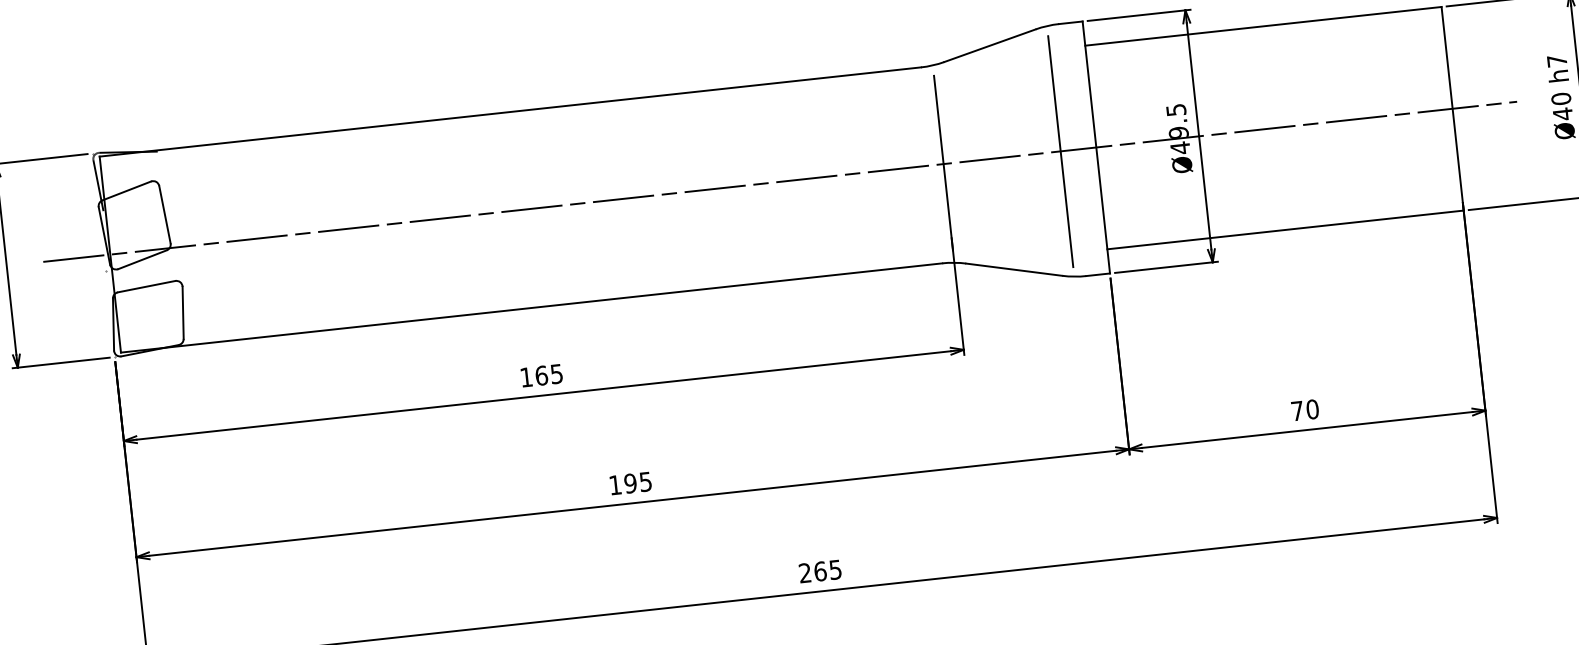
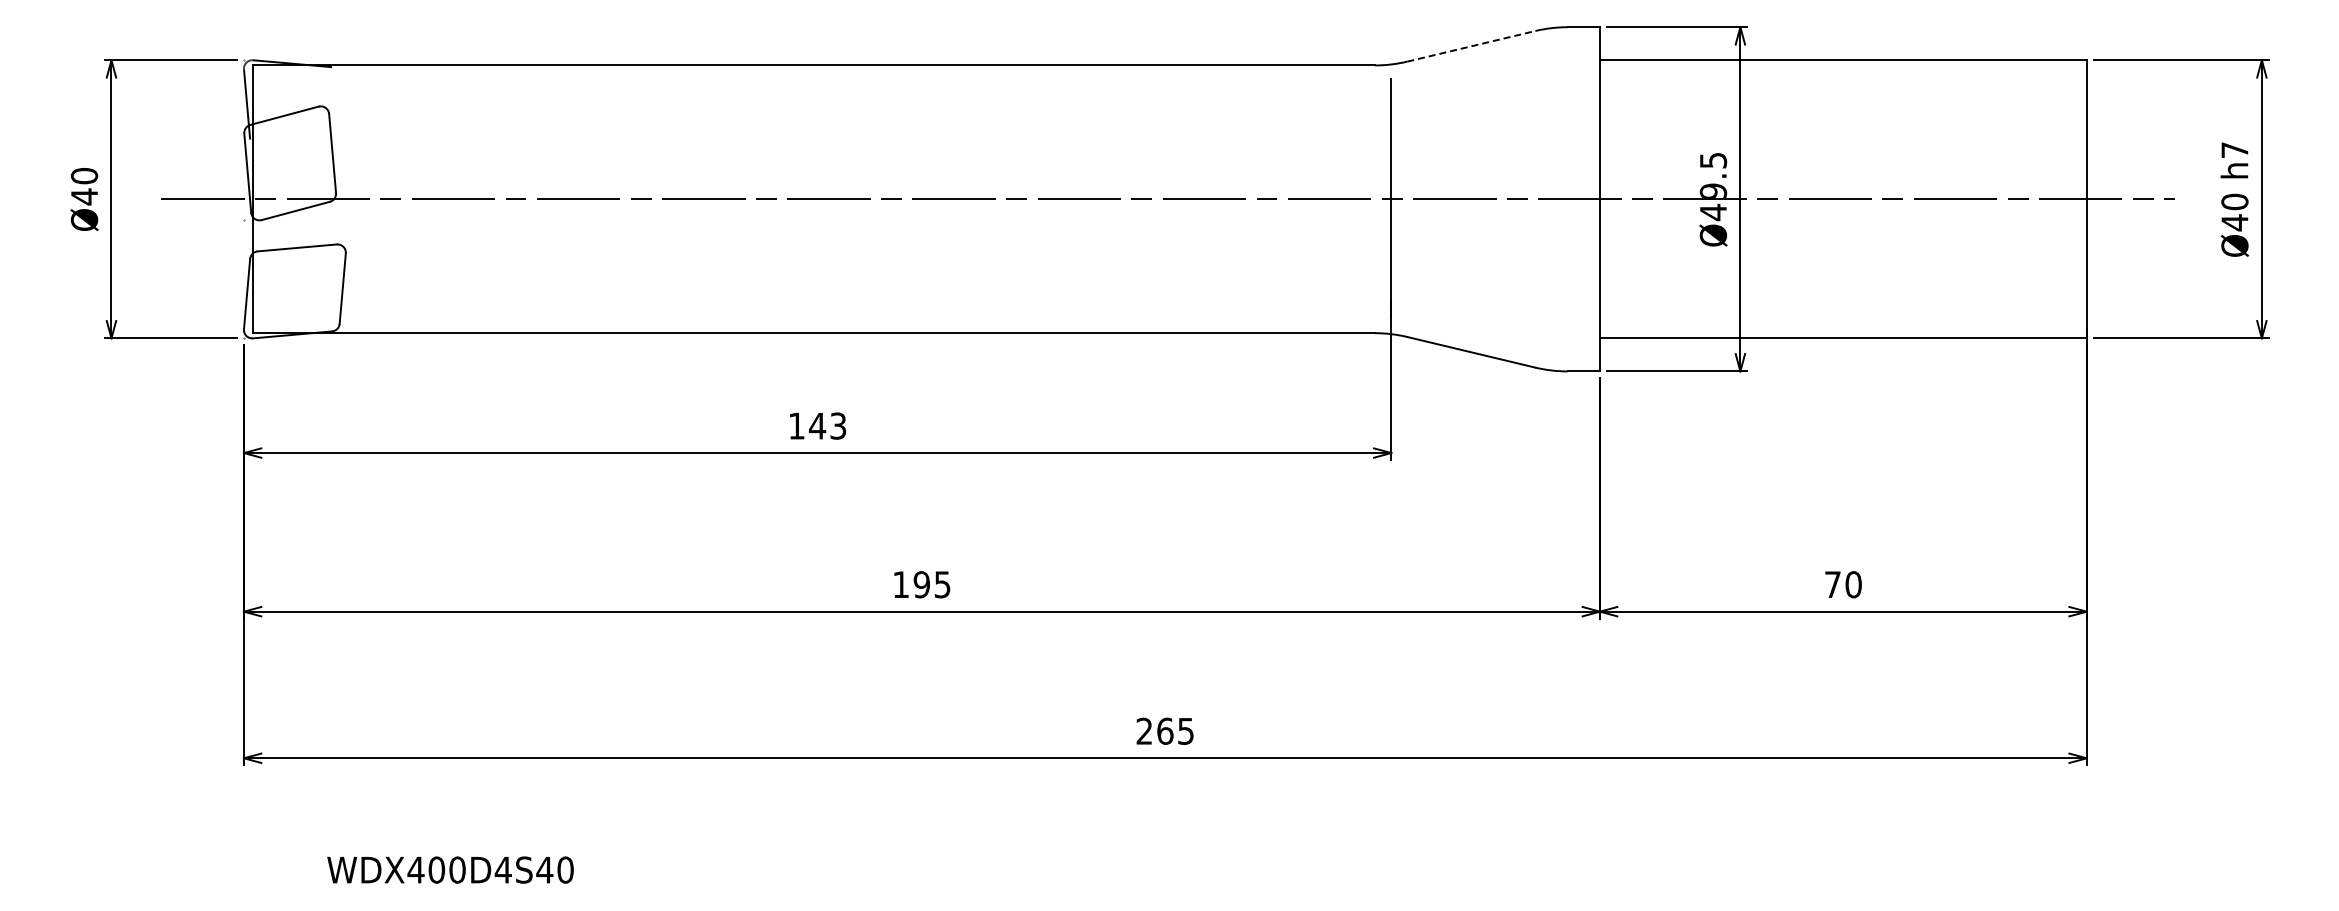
line: (990, 45) -> (1471, 46), solid -> dashed
line: (1060, 151) -> (1551, 199), removed
text: (548, 374) -> (827, 425), 165 -> 143

